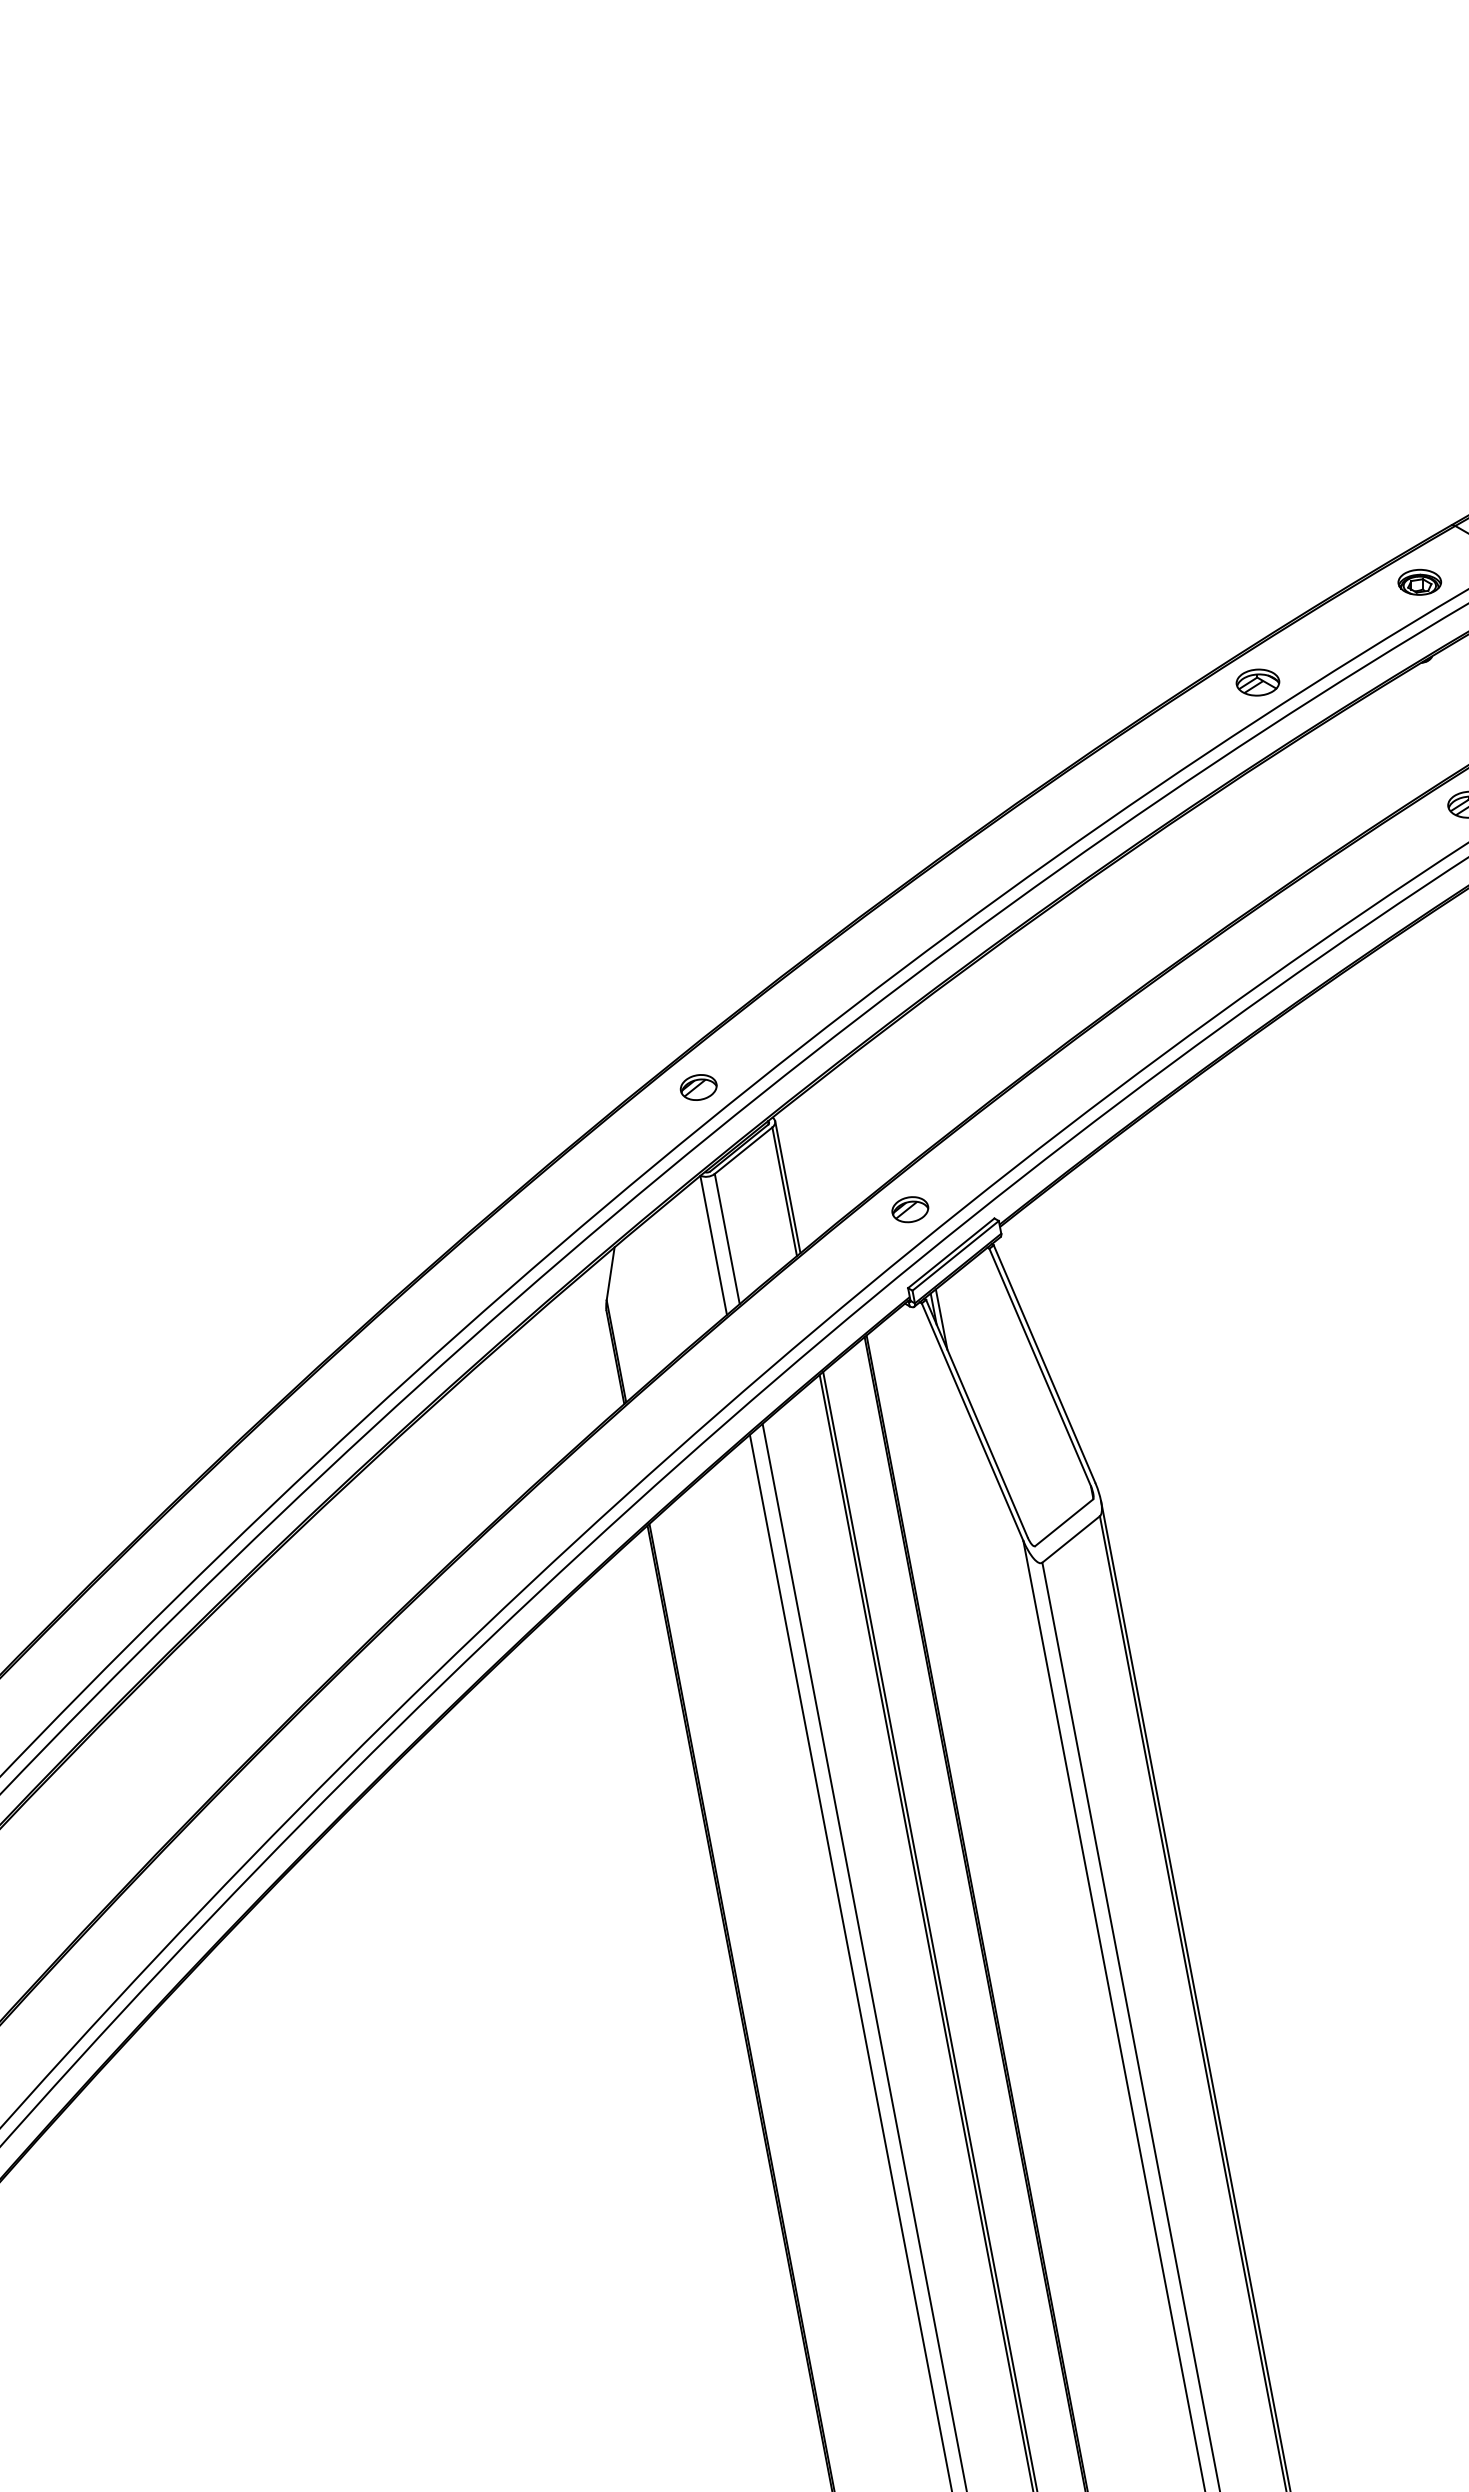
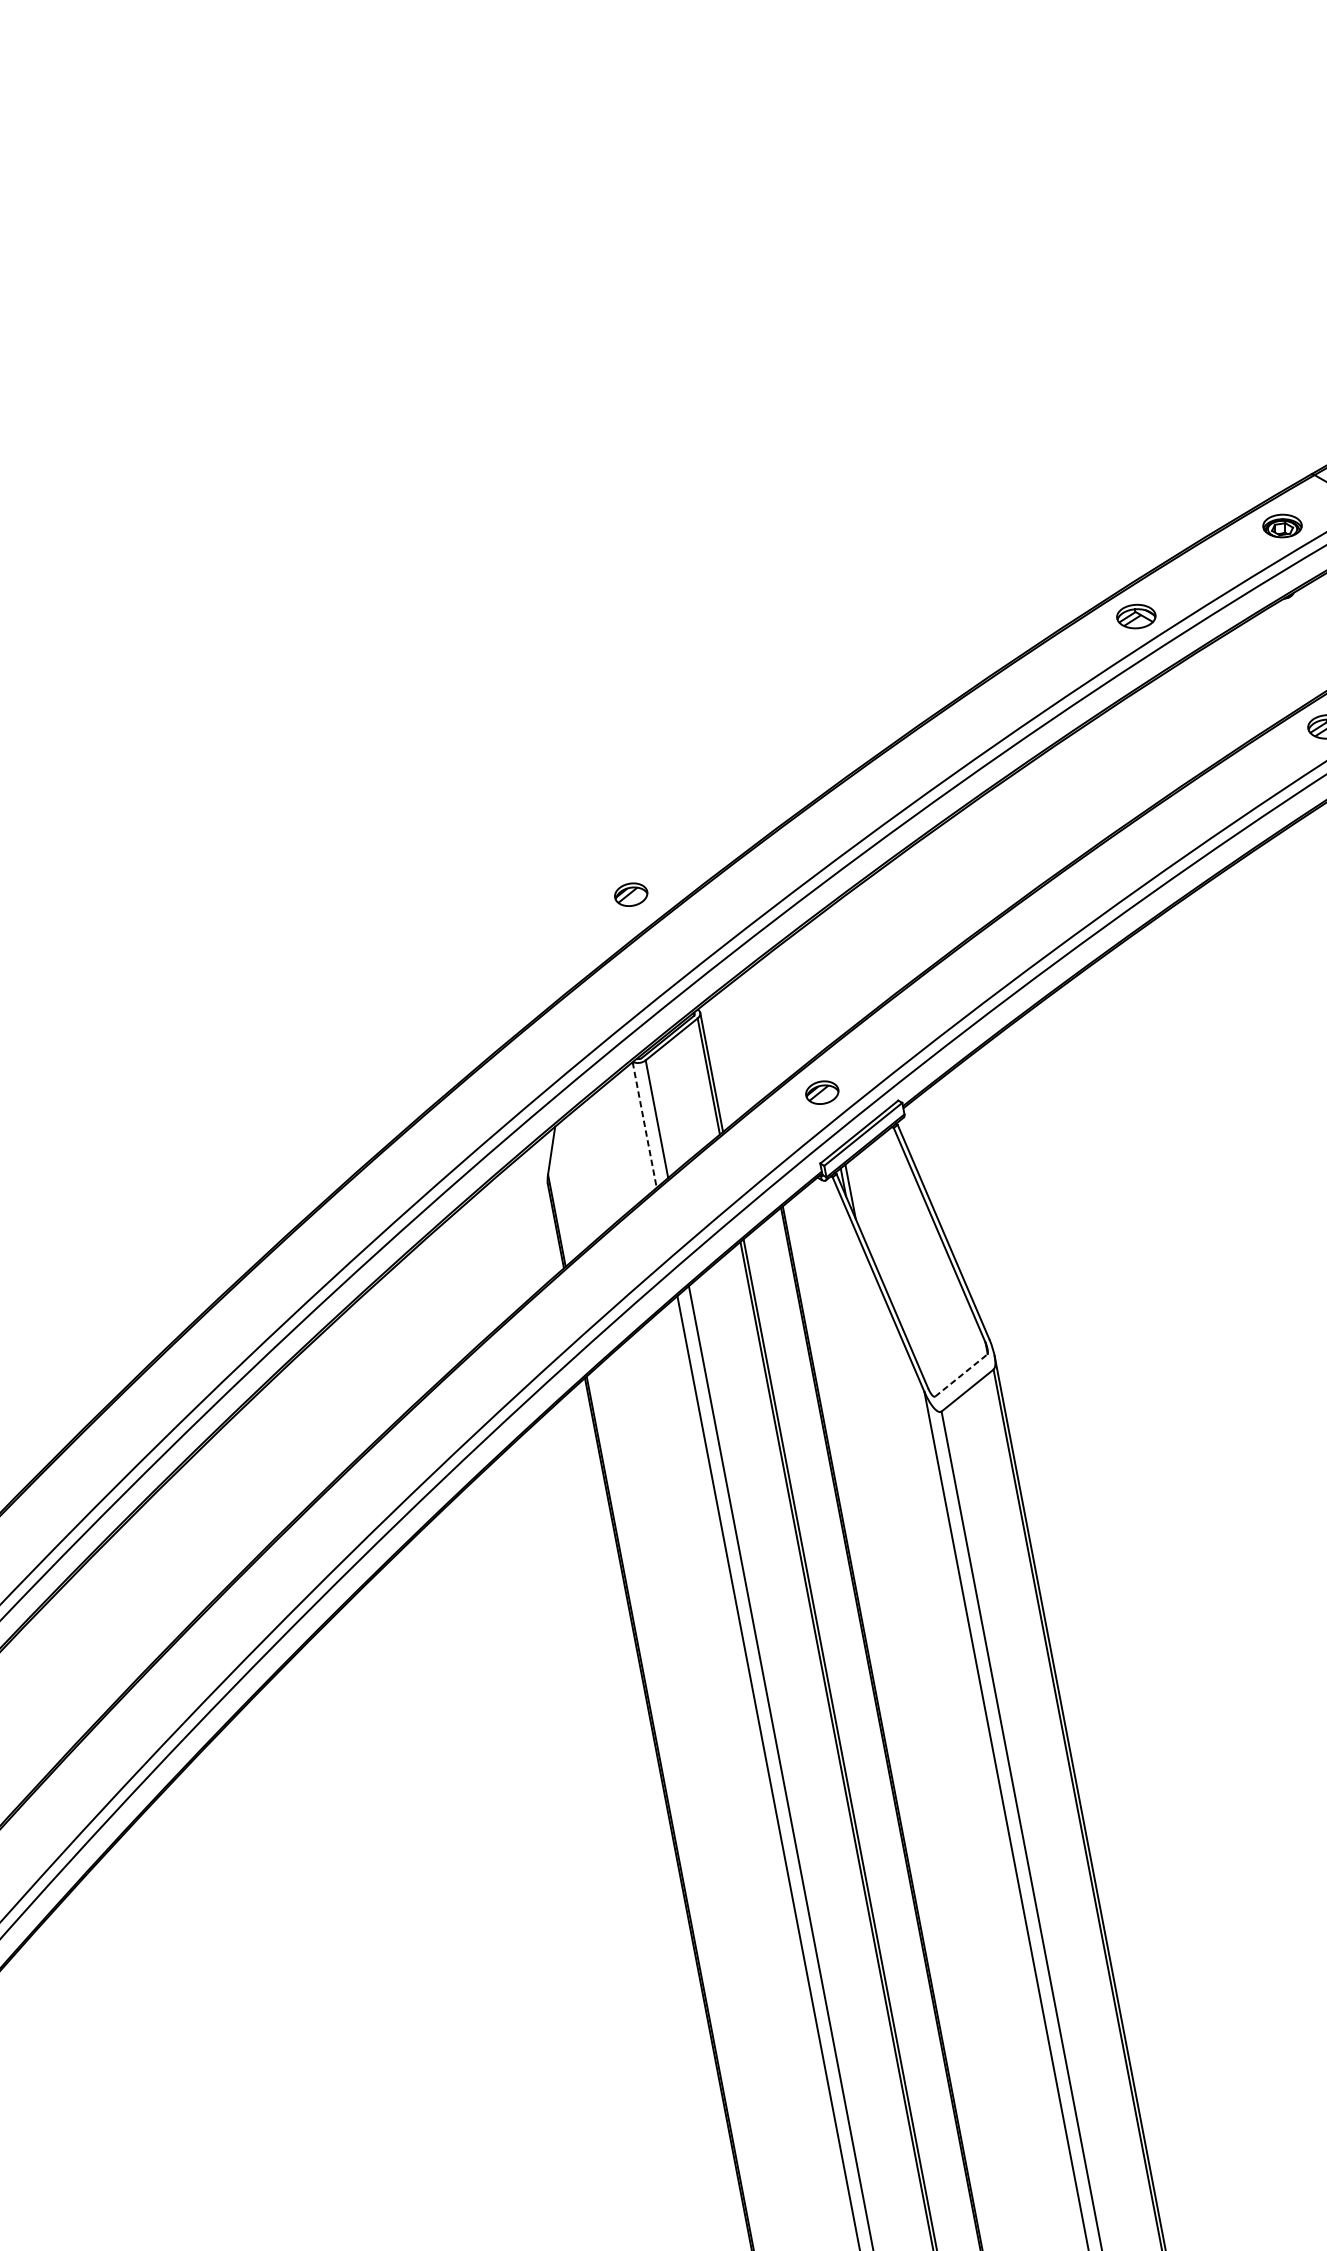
part: (698, 1087) -> (630, 894), moved
line: (713, 1245) -> (644, 1125), solid -> dashed
line: (1064, 1522) -> (961, 1375), solid -> dashed

